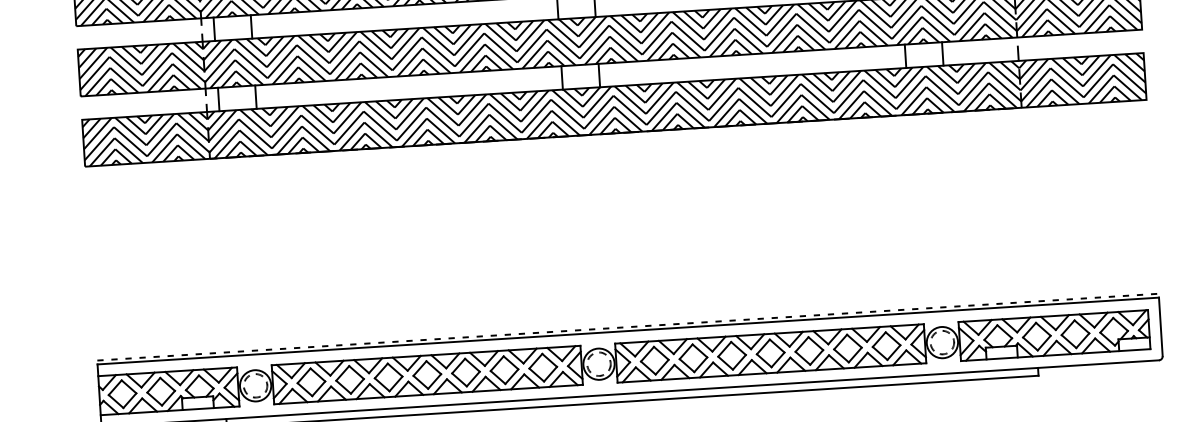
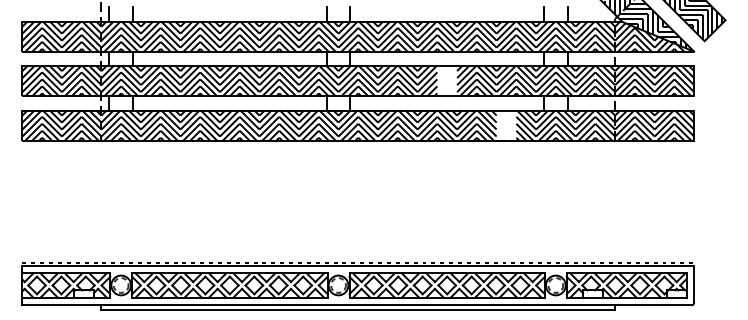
hatch: (750, 31) -> (447, 81), removed
hatch: (848, 94) -> (506, 125), removed

